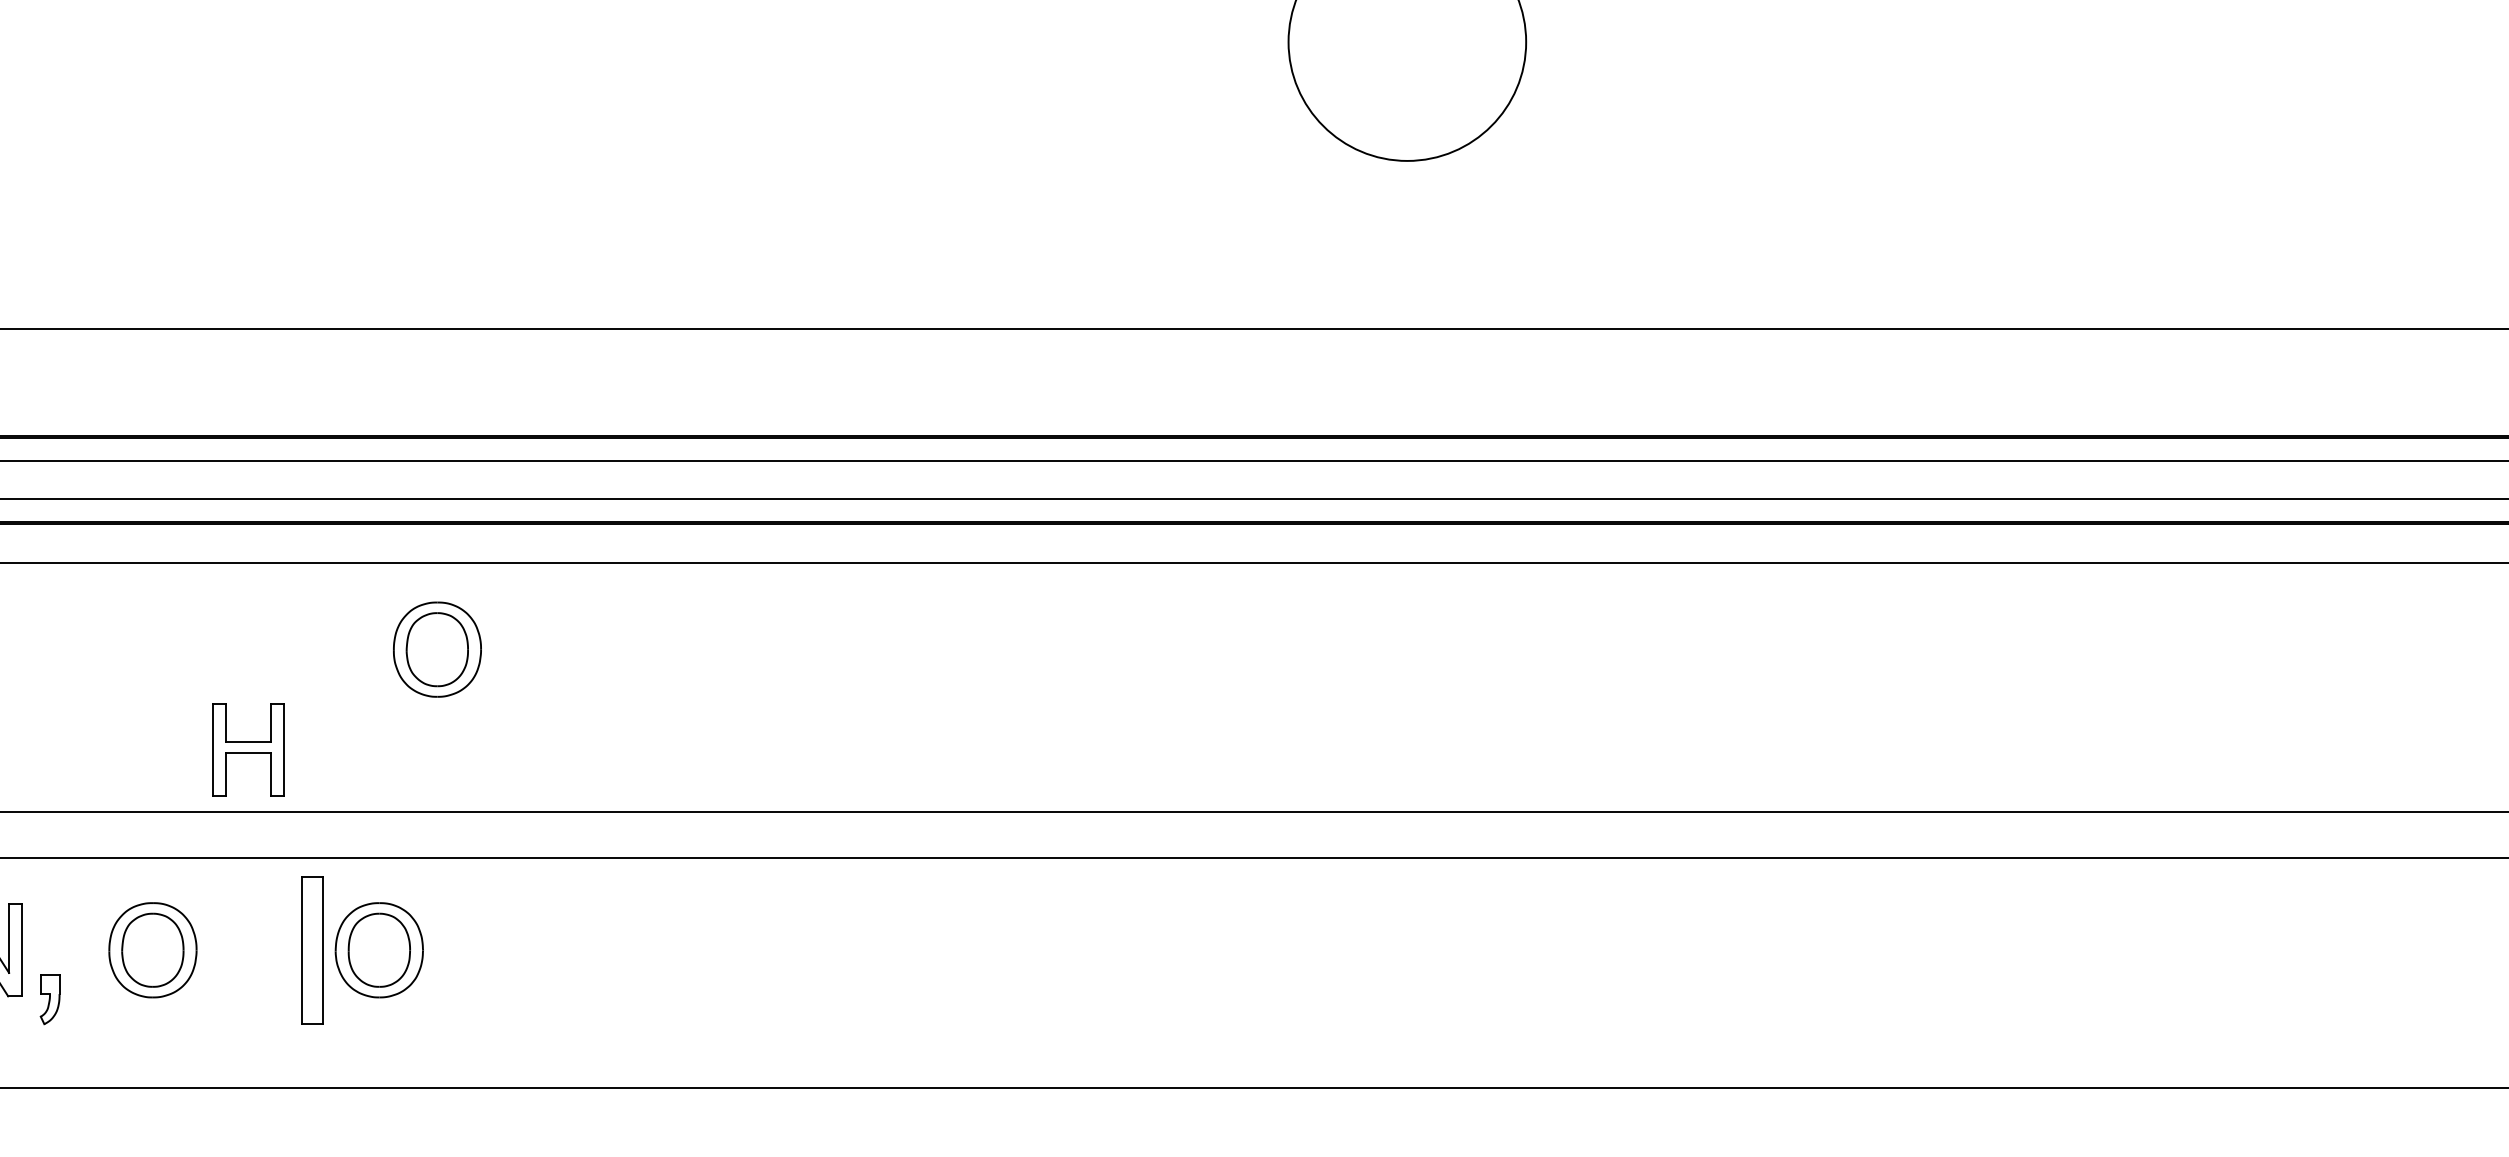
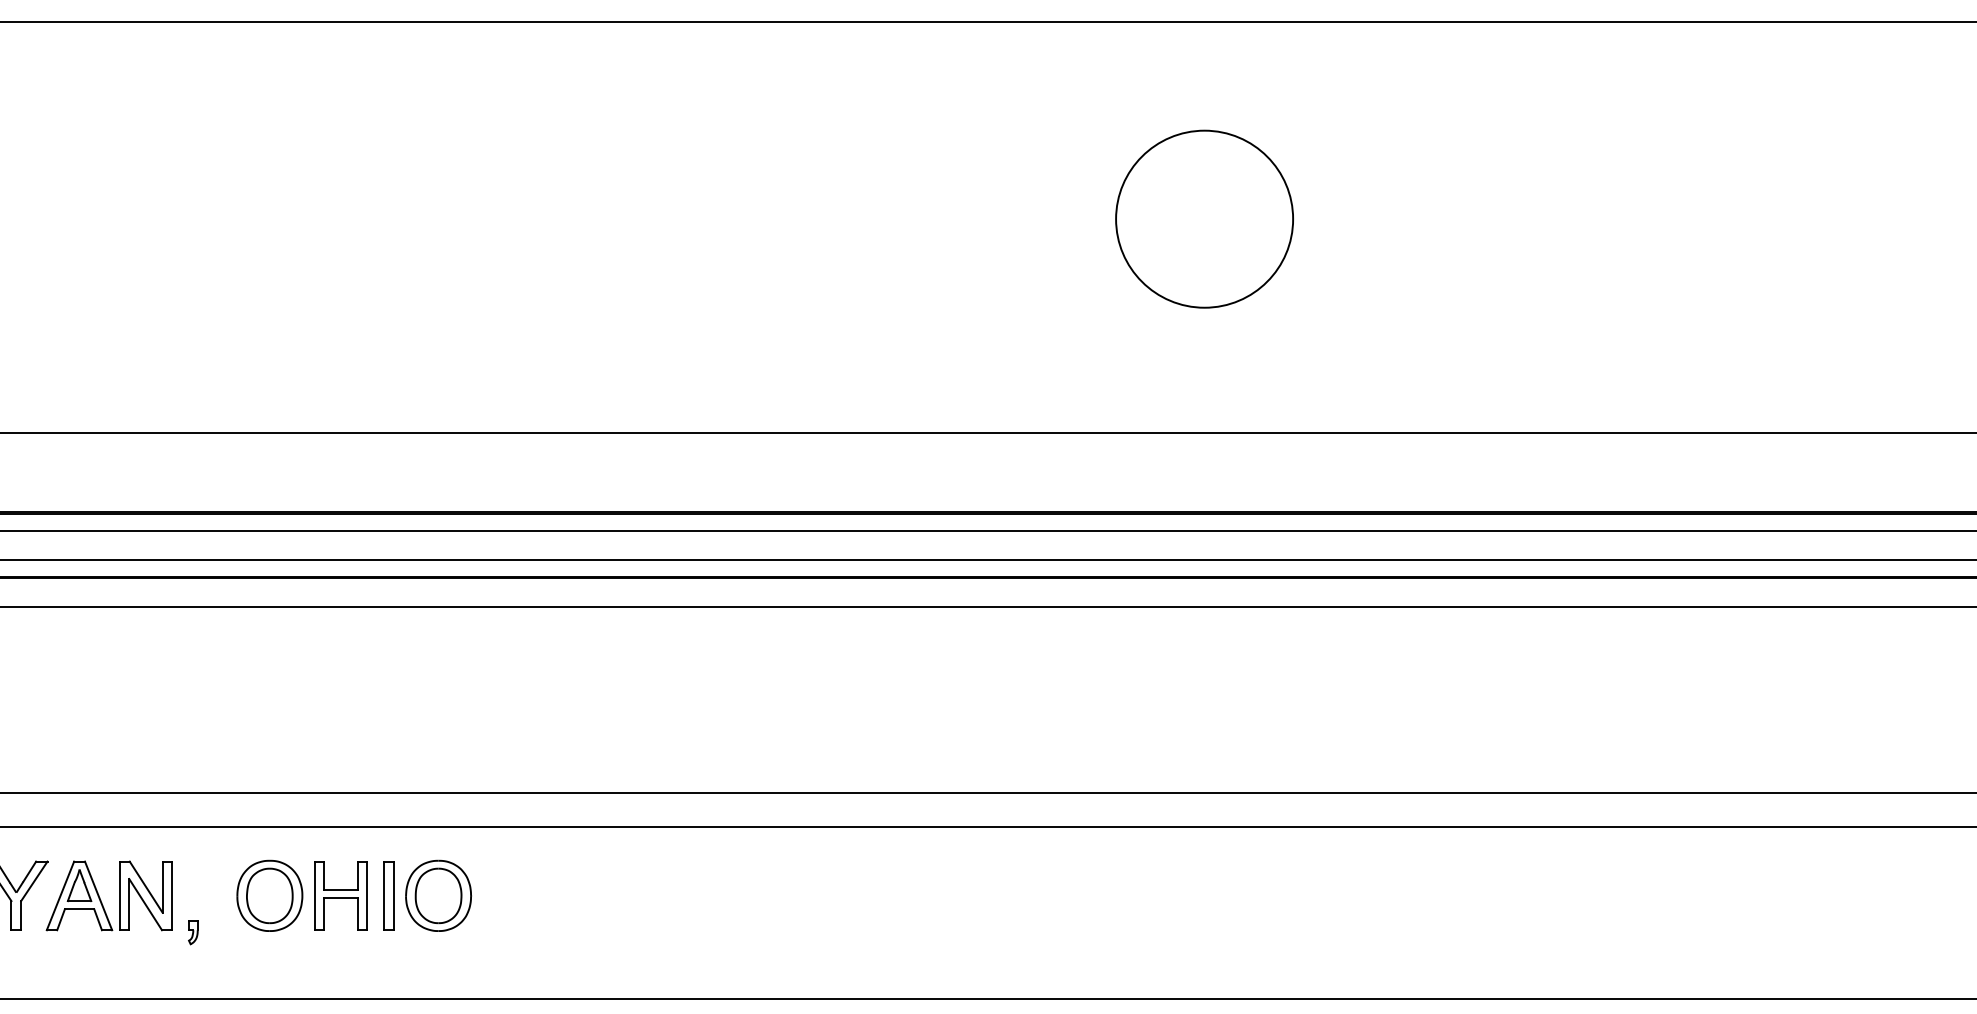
part: (436, 649) -> (481, 671), removed
part: (247, 749) -> (340, 895), moved
part: (312, 949) -> (388, 895), size x0.62
part: (50, 999) -> (193, 932), size x0.62

